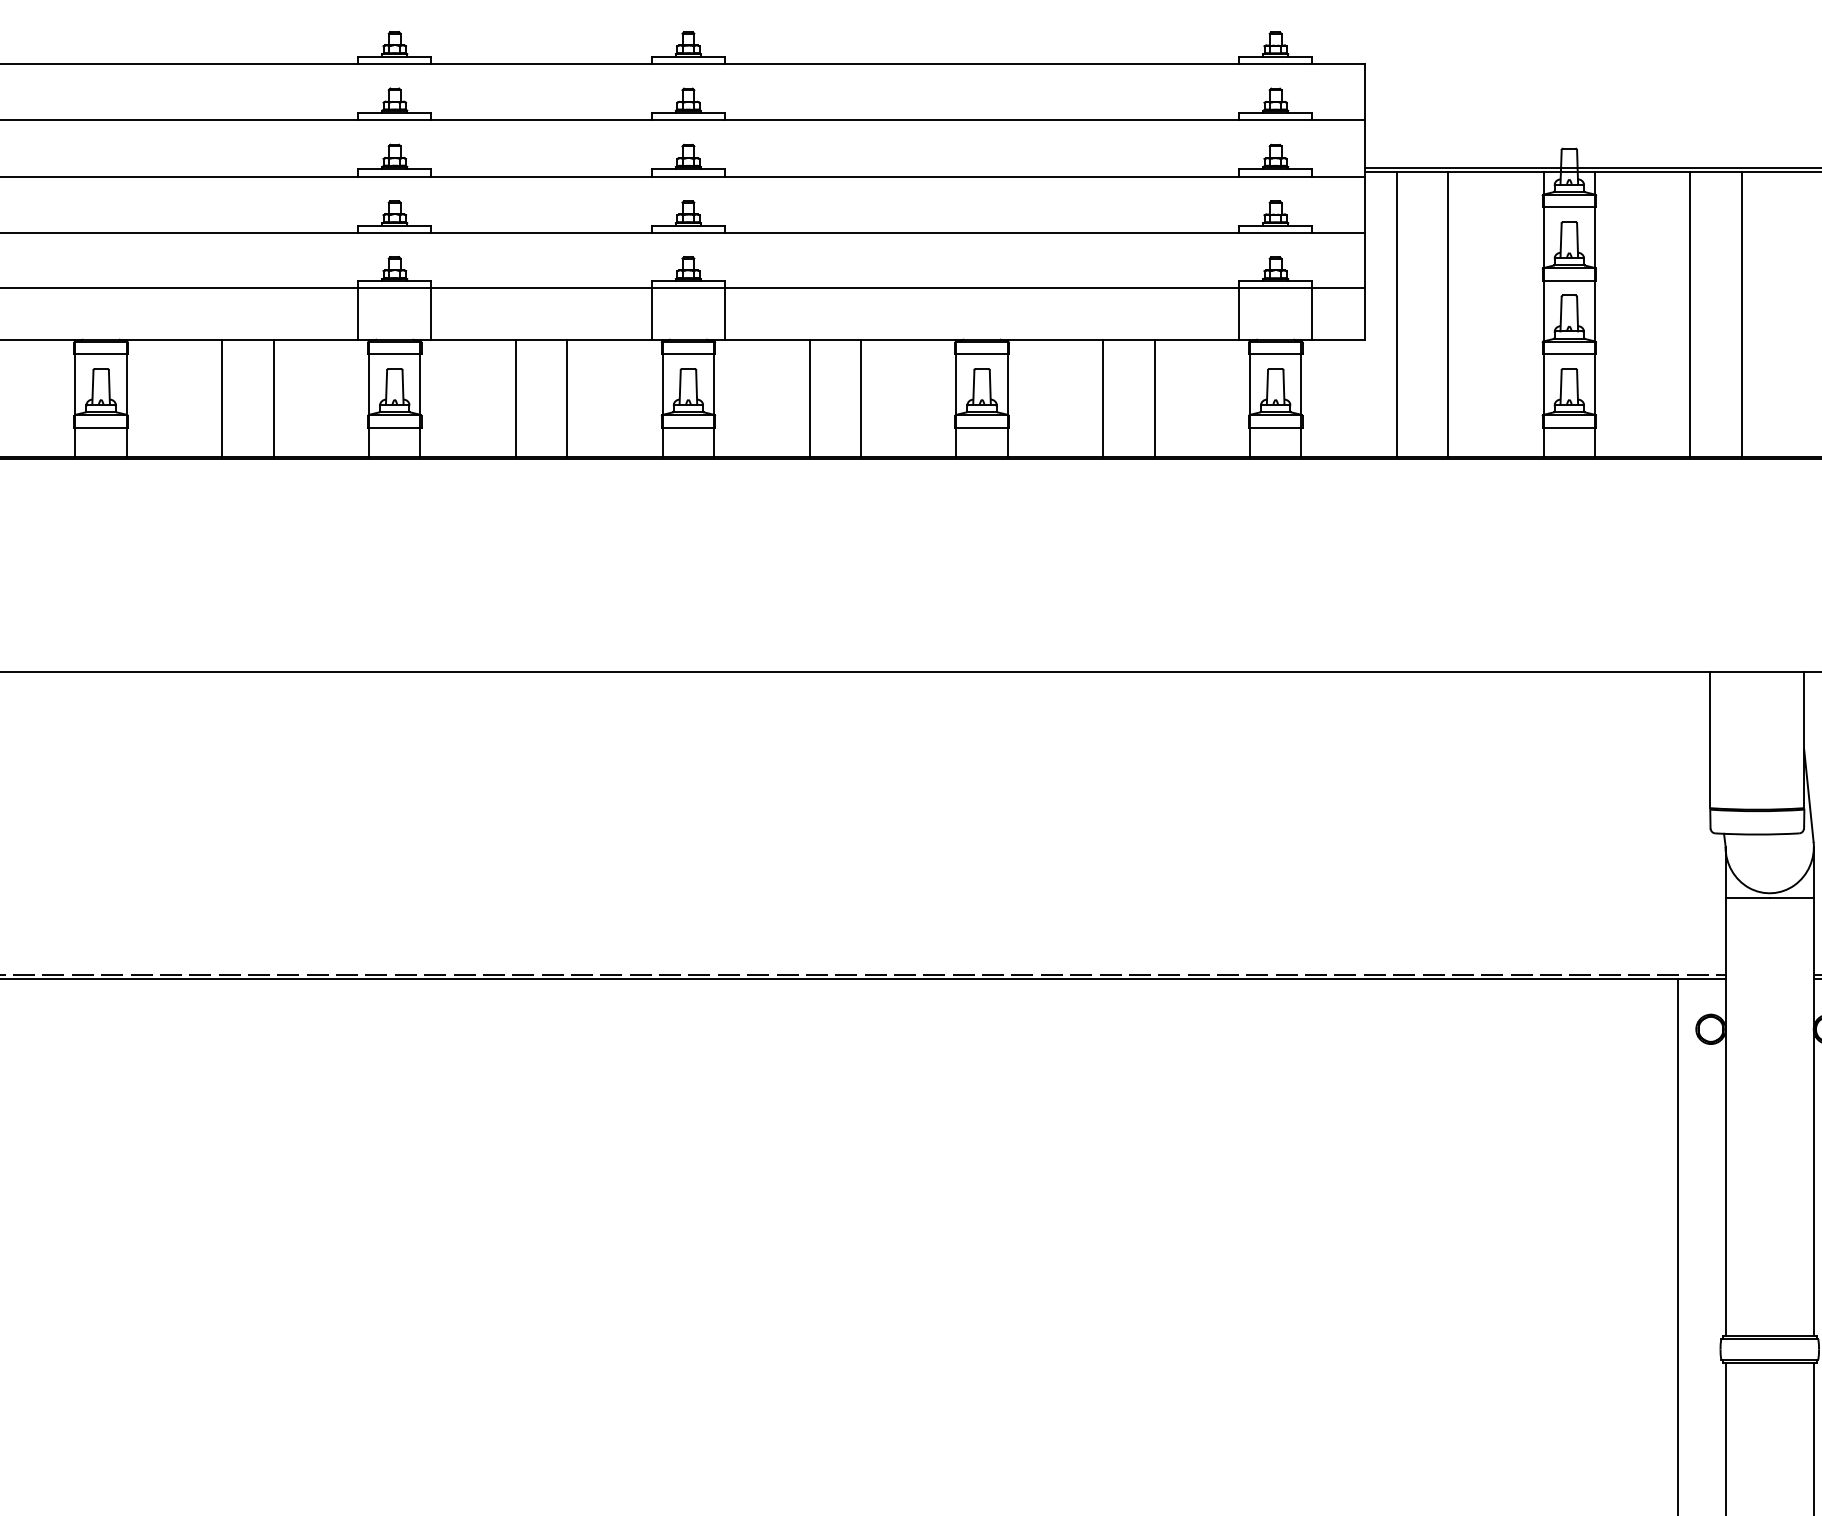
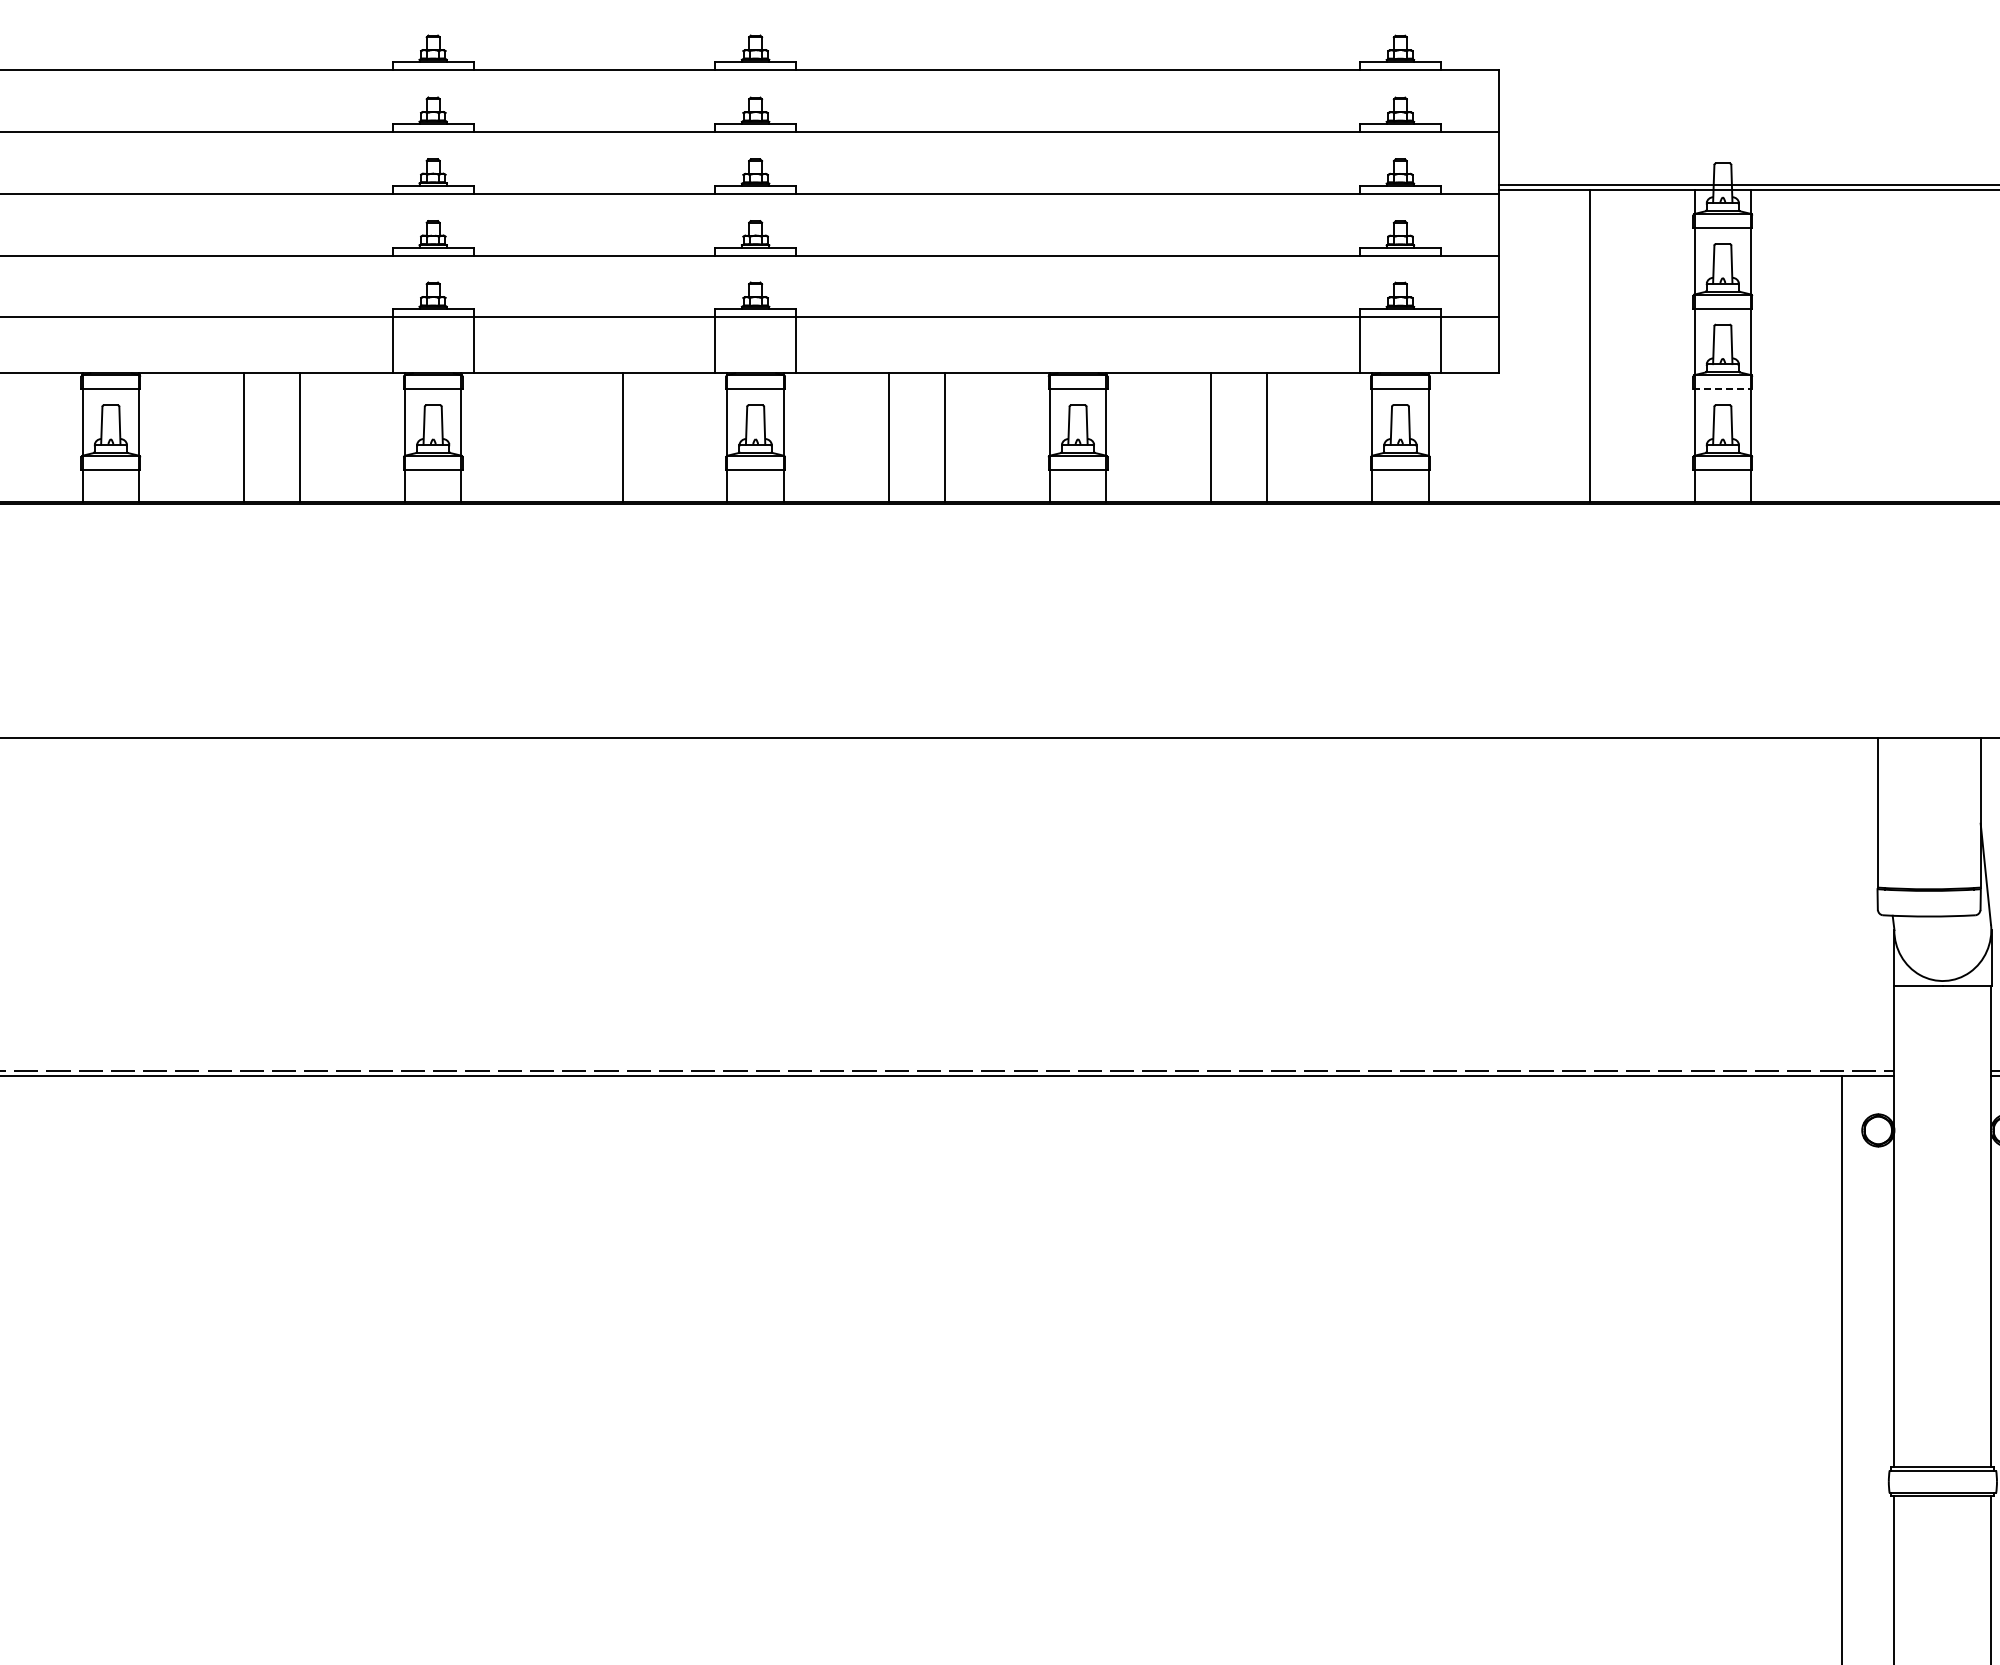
line: (1396, 314) -> (1533, 345), removed
line: (1690, 314) -> (1855, 345), removed
line: (1742, 314) -> (1912, 345), removed
line: (1569, 354) -> (1723, 389), solid -> dashed
line: (516, 398) -> (566, 437), removed

